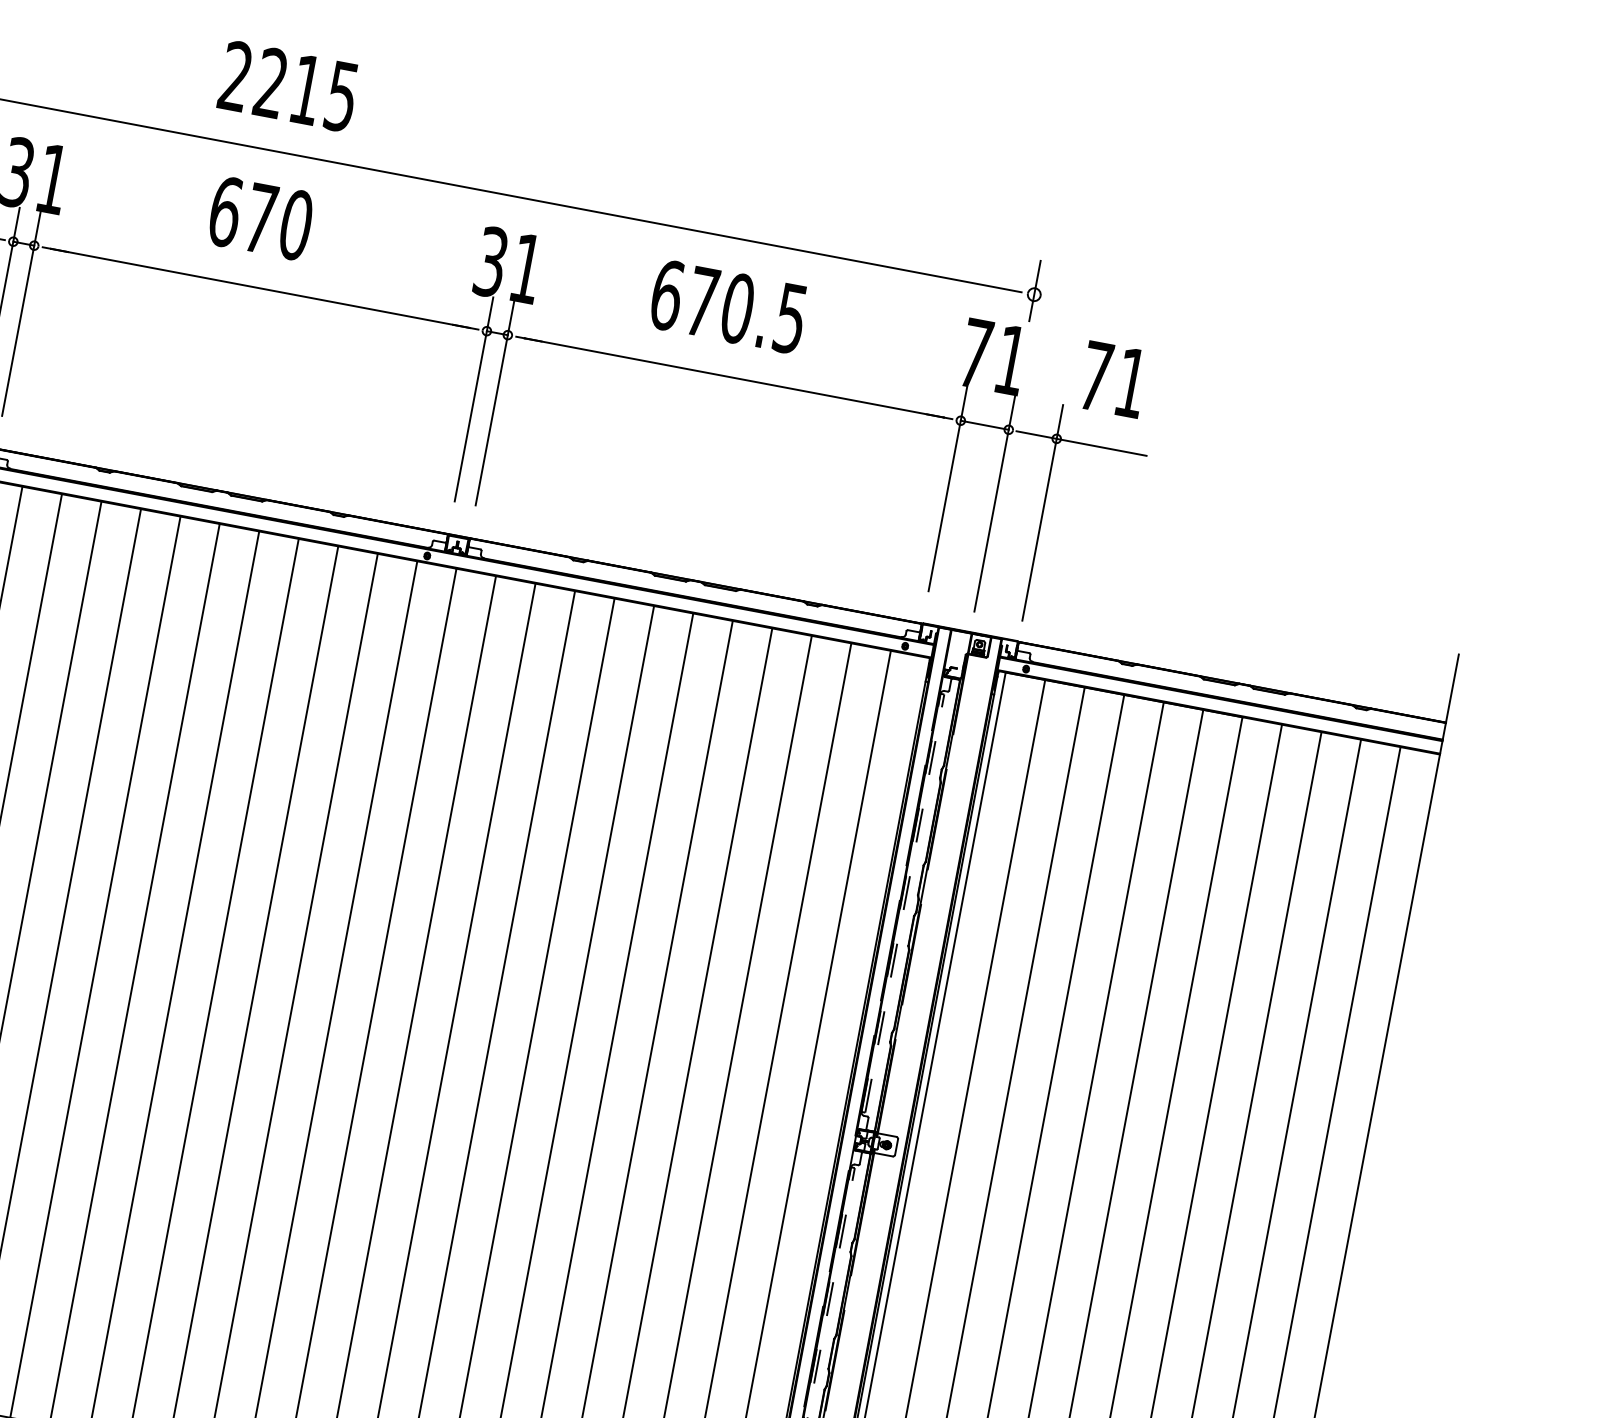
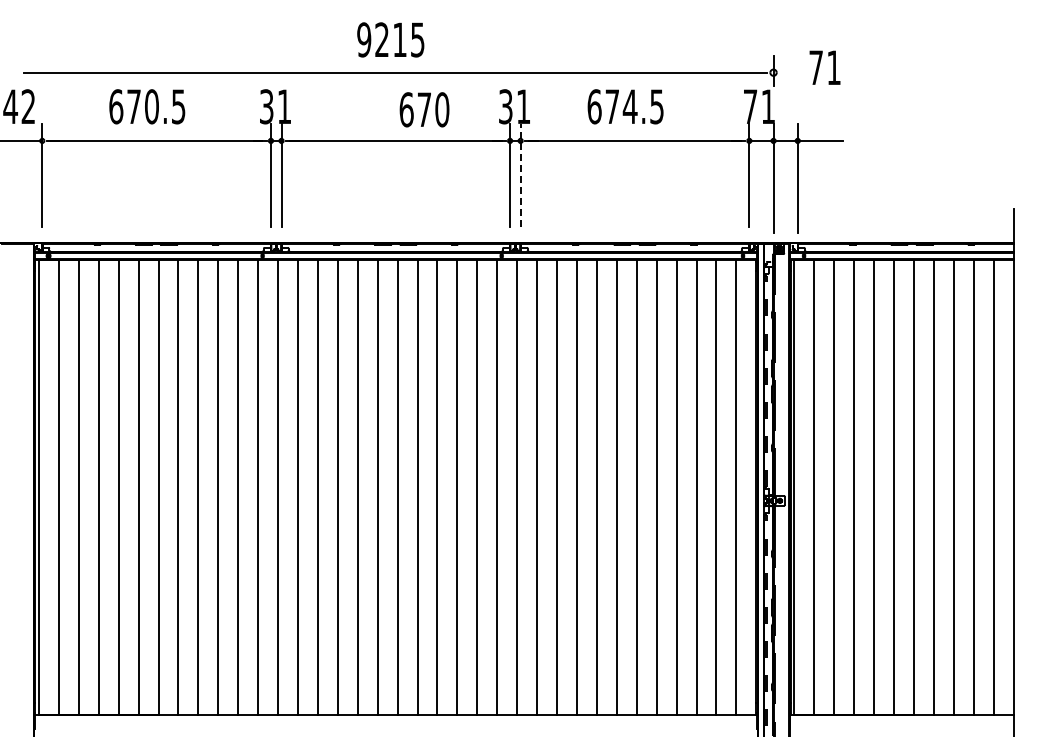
text: (236, 75) -> (364, 39), 2215 -> 9215
text: (260, 217) -> (424, 109), moved
text: (736, 307) -> (629, 106), 670.5 -> 674.5
text: (1112, 378) -> (824, 67), moved
line: (494, 403) -> (520, 175), solid -> dashed

